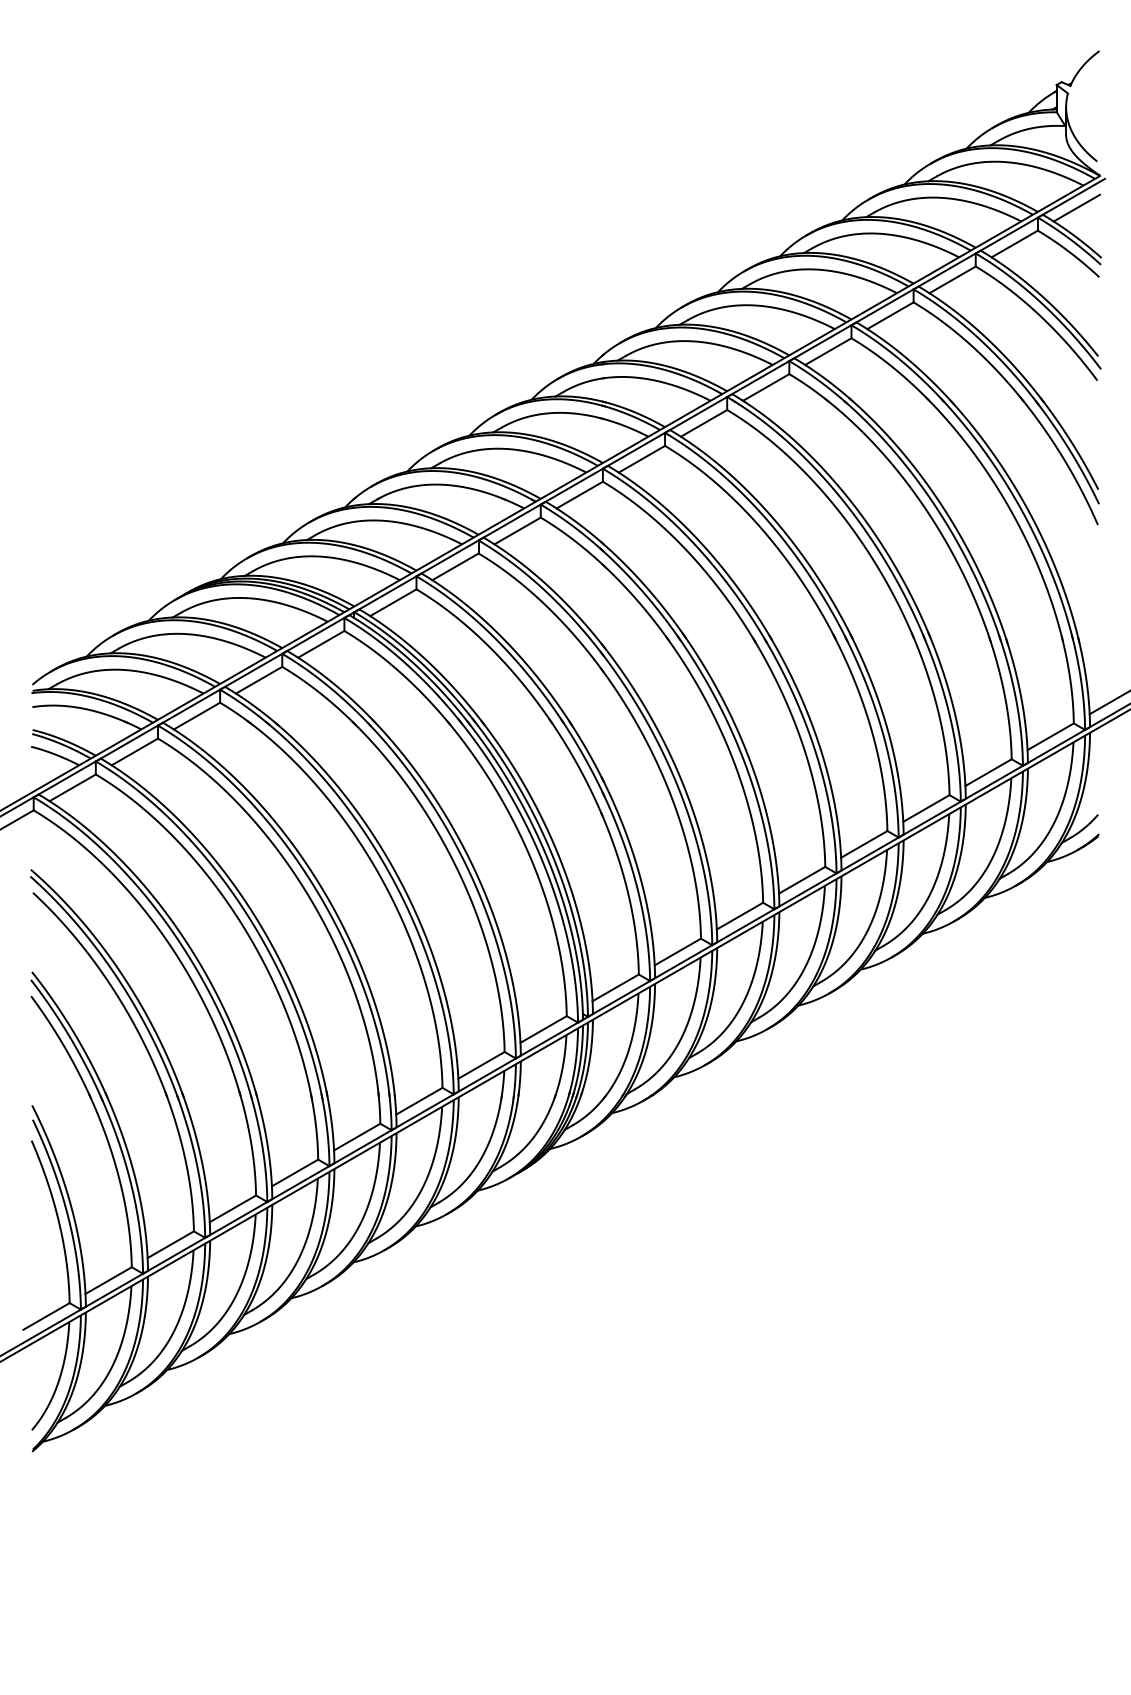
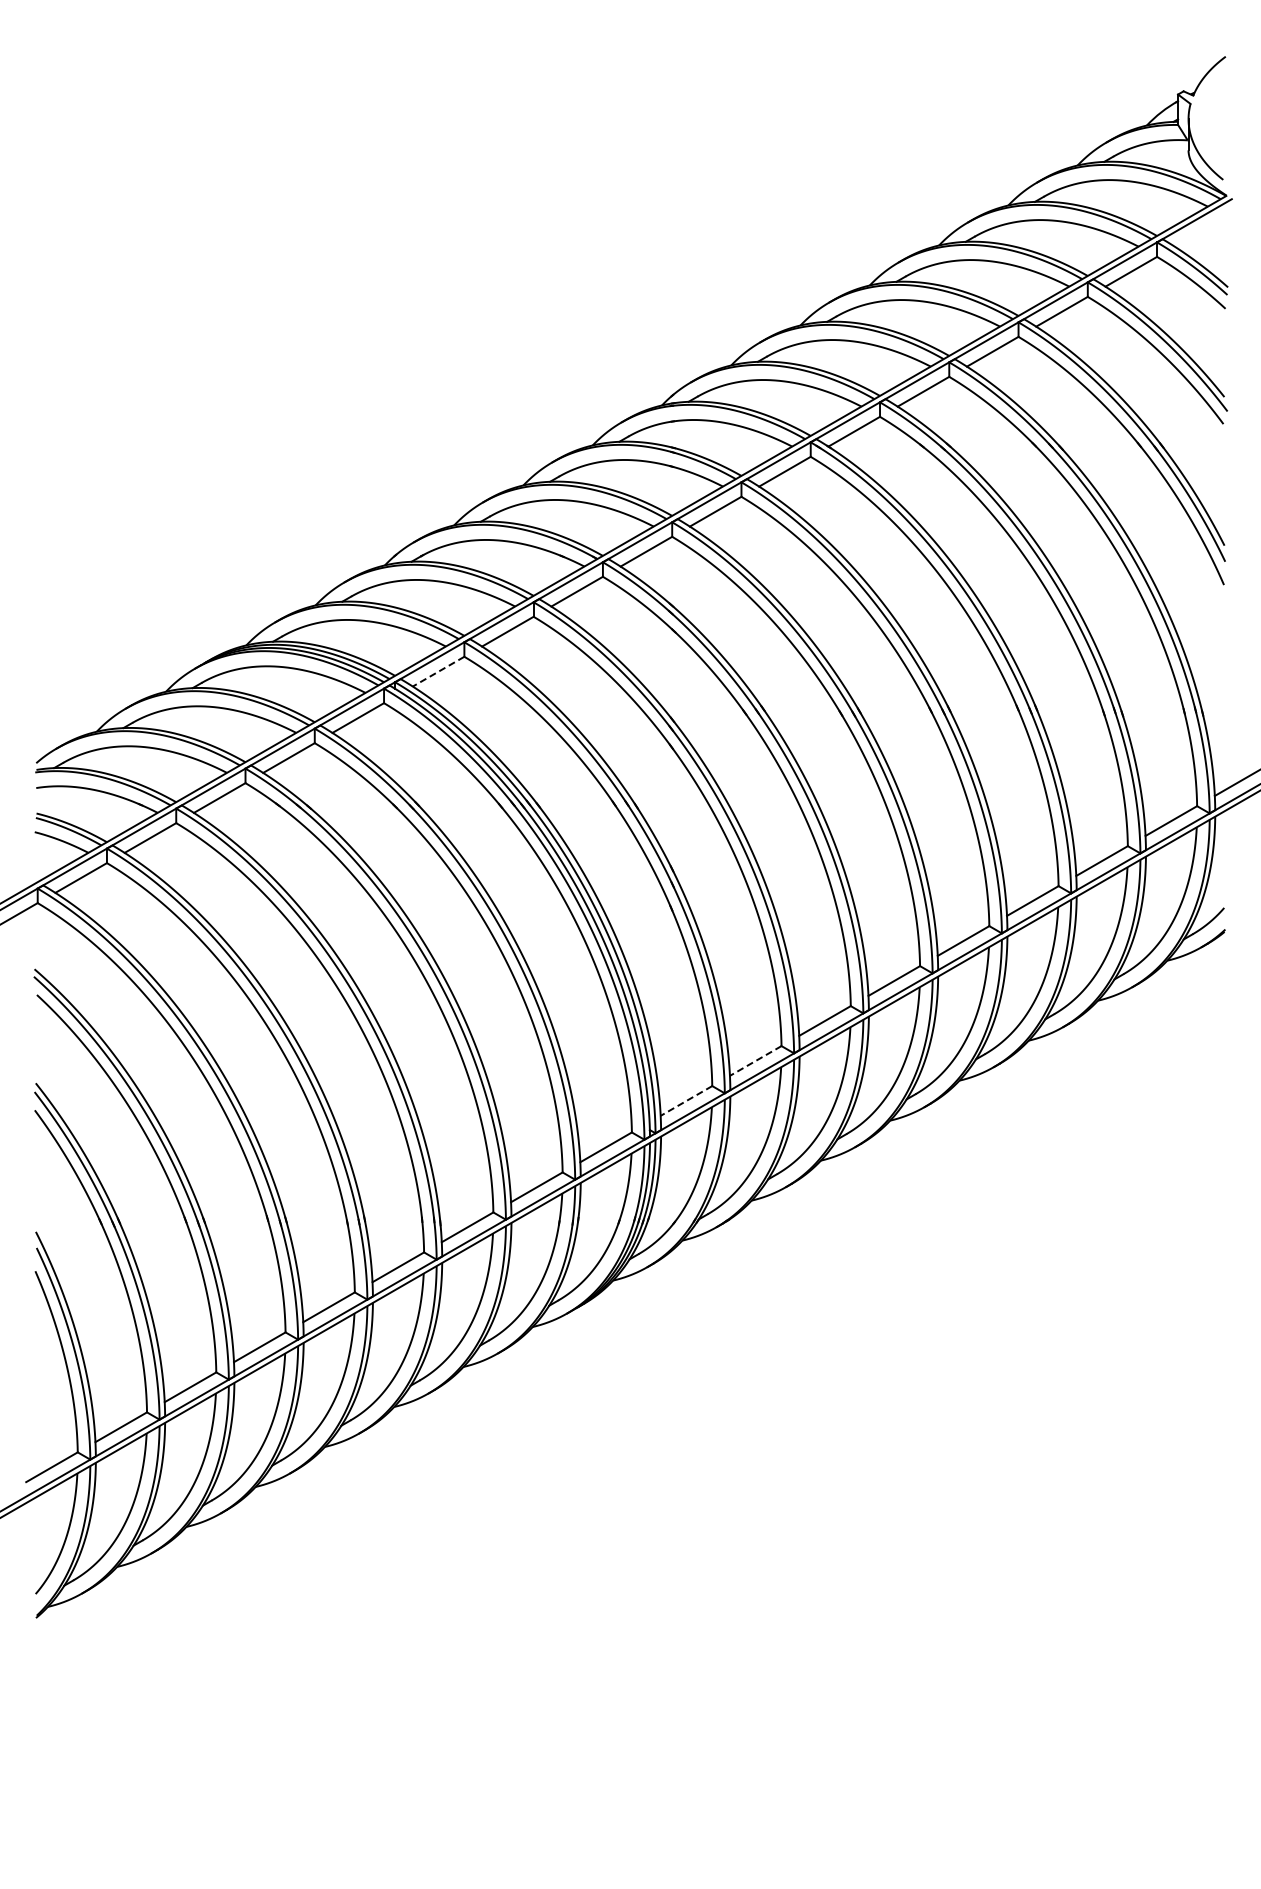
line: (1076, 207) -> (1200, 231), removed
line: (393, 602) -> (438, 671), solid -> dashed
line: (677, 951) -> (755, 1060), solid -> dashed
line: (615, 987) -> (686, 1100), solid -> dashed

